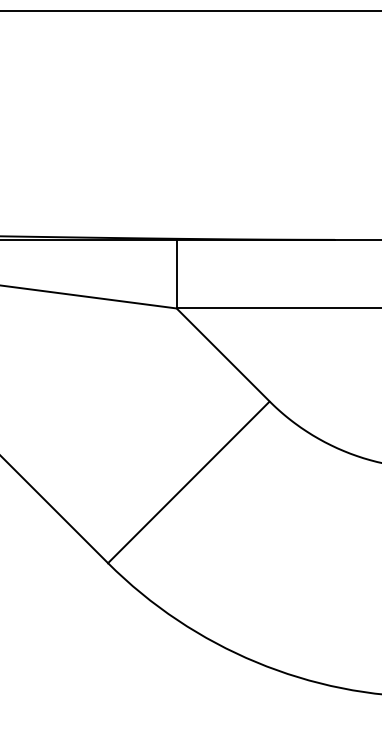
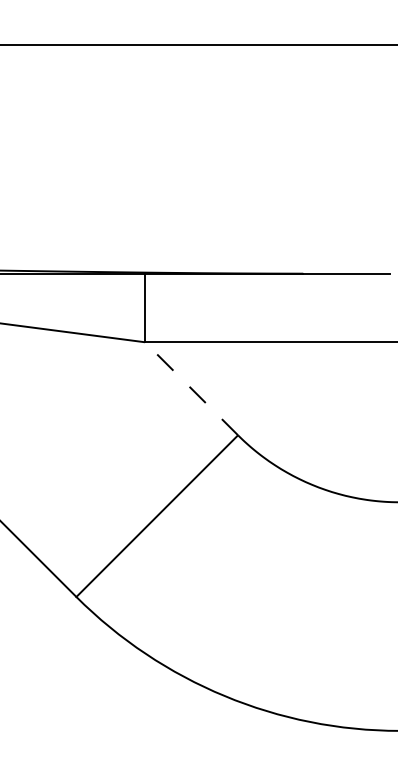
line: (223, 354) -> (191, 388), solid -> dashed

